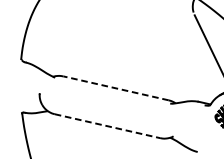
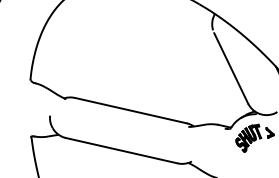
line: (115, 88) -> (130, 110), dashed -> solid
line: (108, 125) -> (122, 150), dashed -> solid

